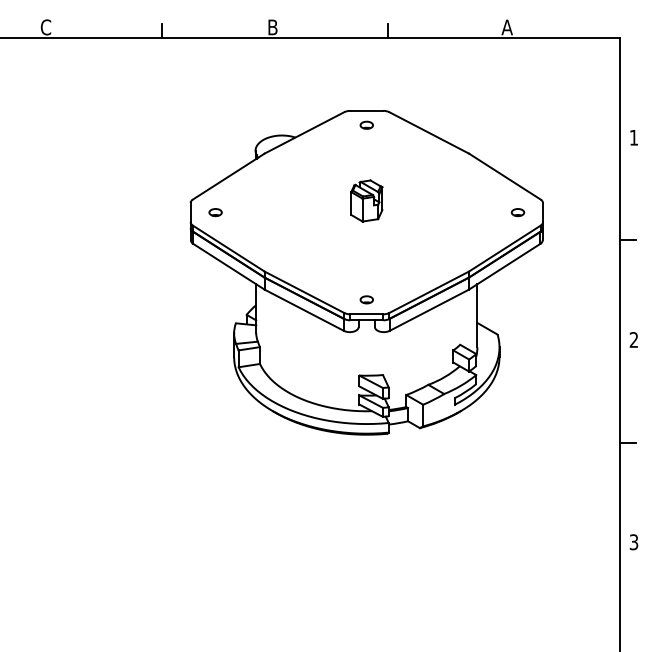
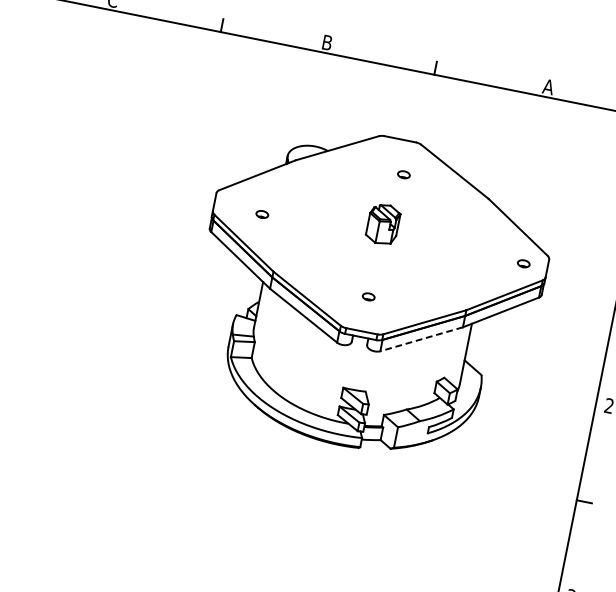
part: (366, 124) -> (403, 173), moved
part: (215, 212) -> (262, 214), moved
part: (366, 299) -> (368, 296), moved
line: (429, 310) -> (421, 339), solid -> dashed

